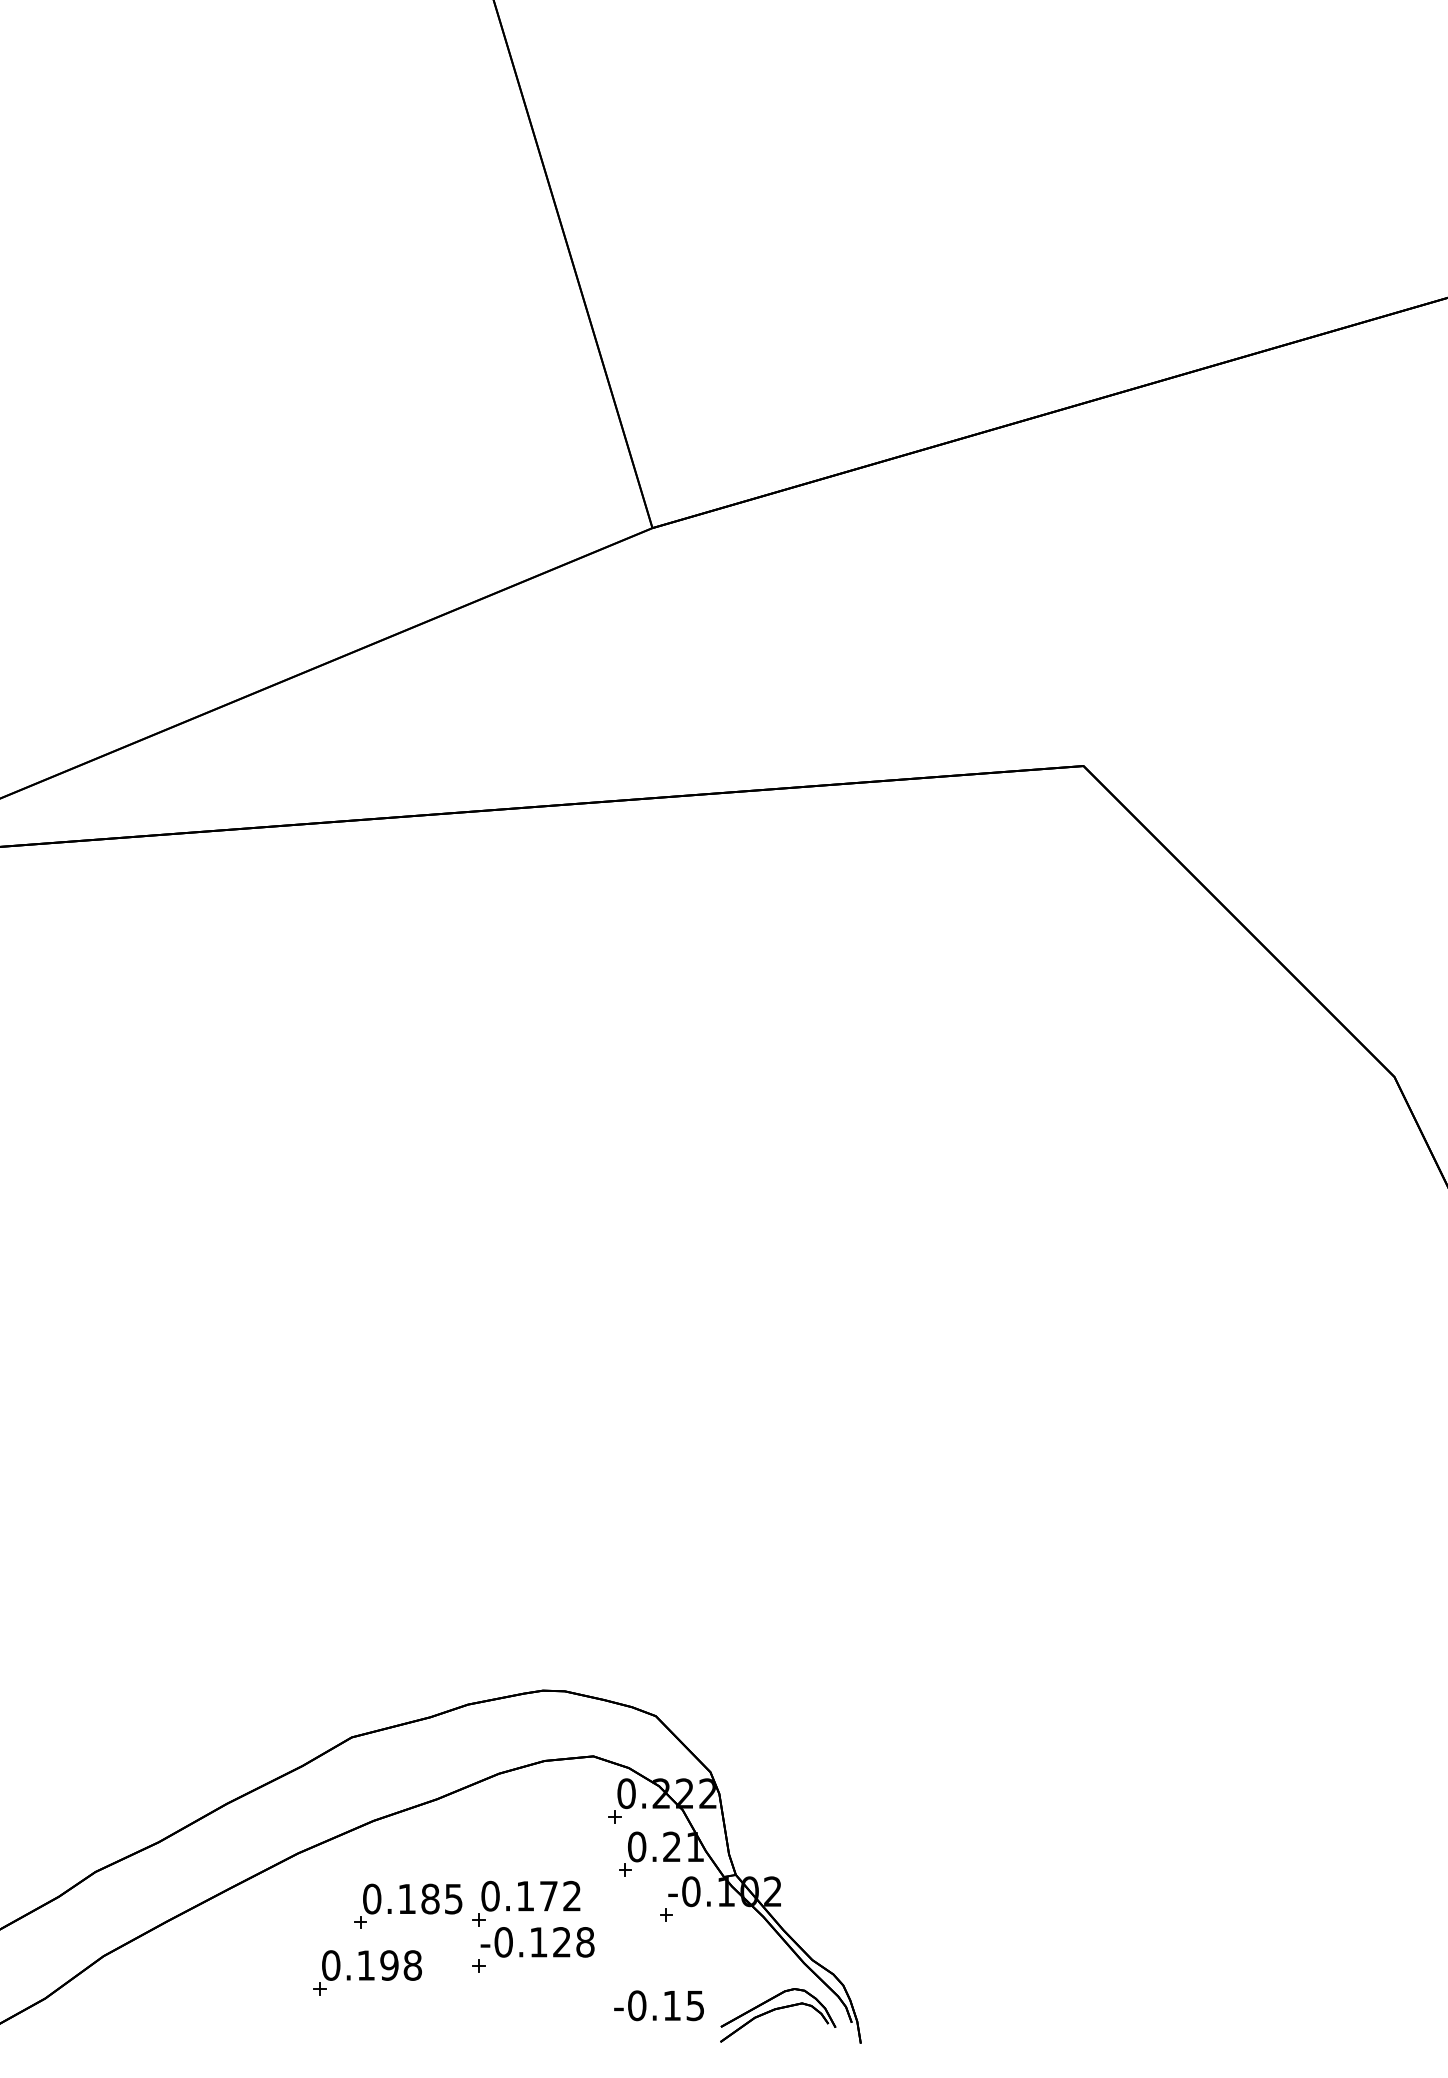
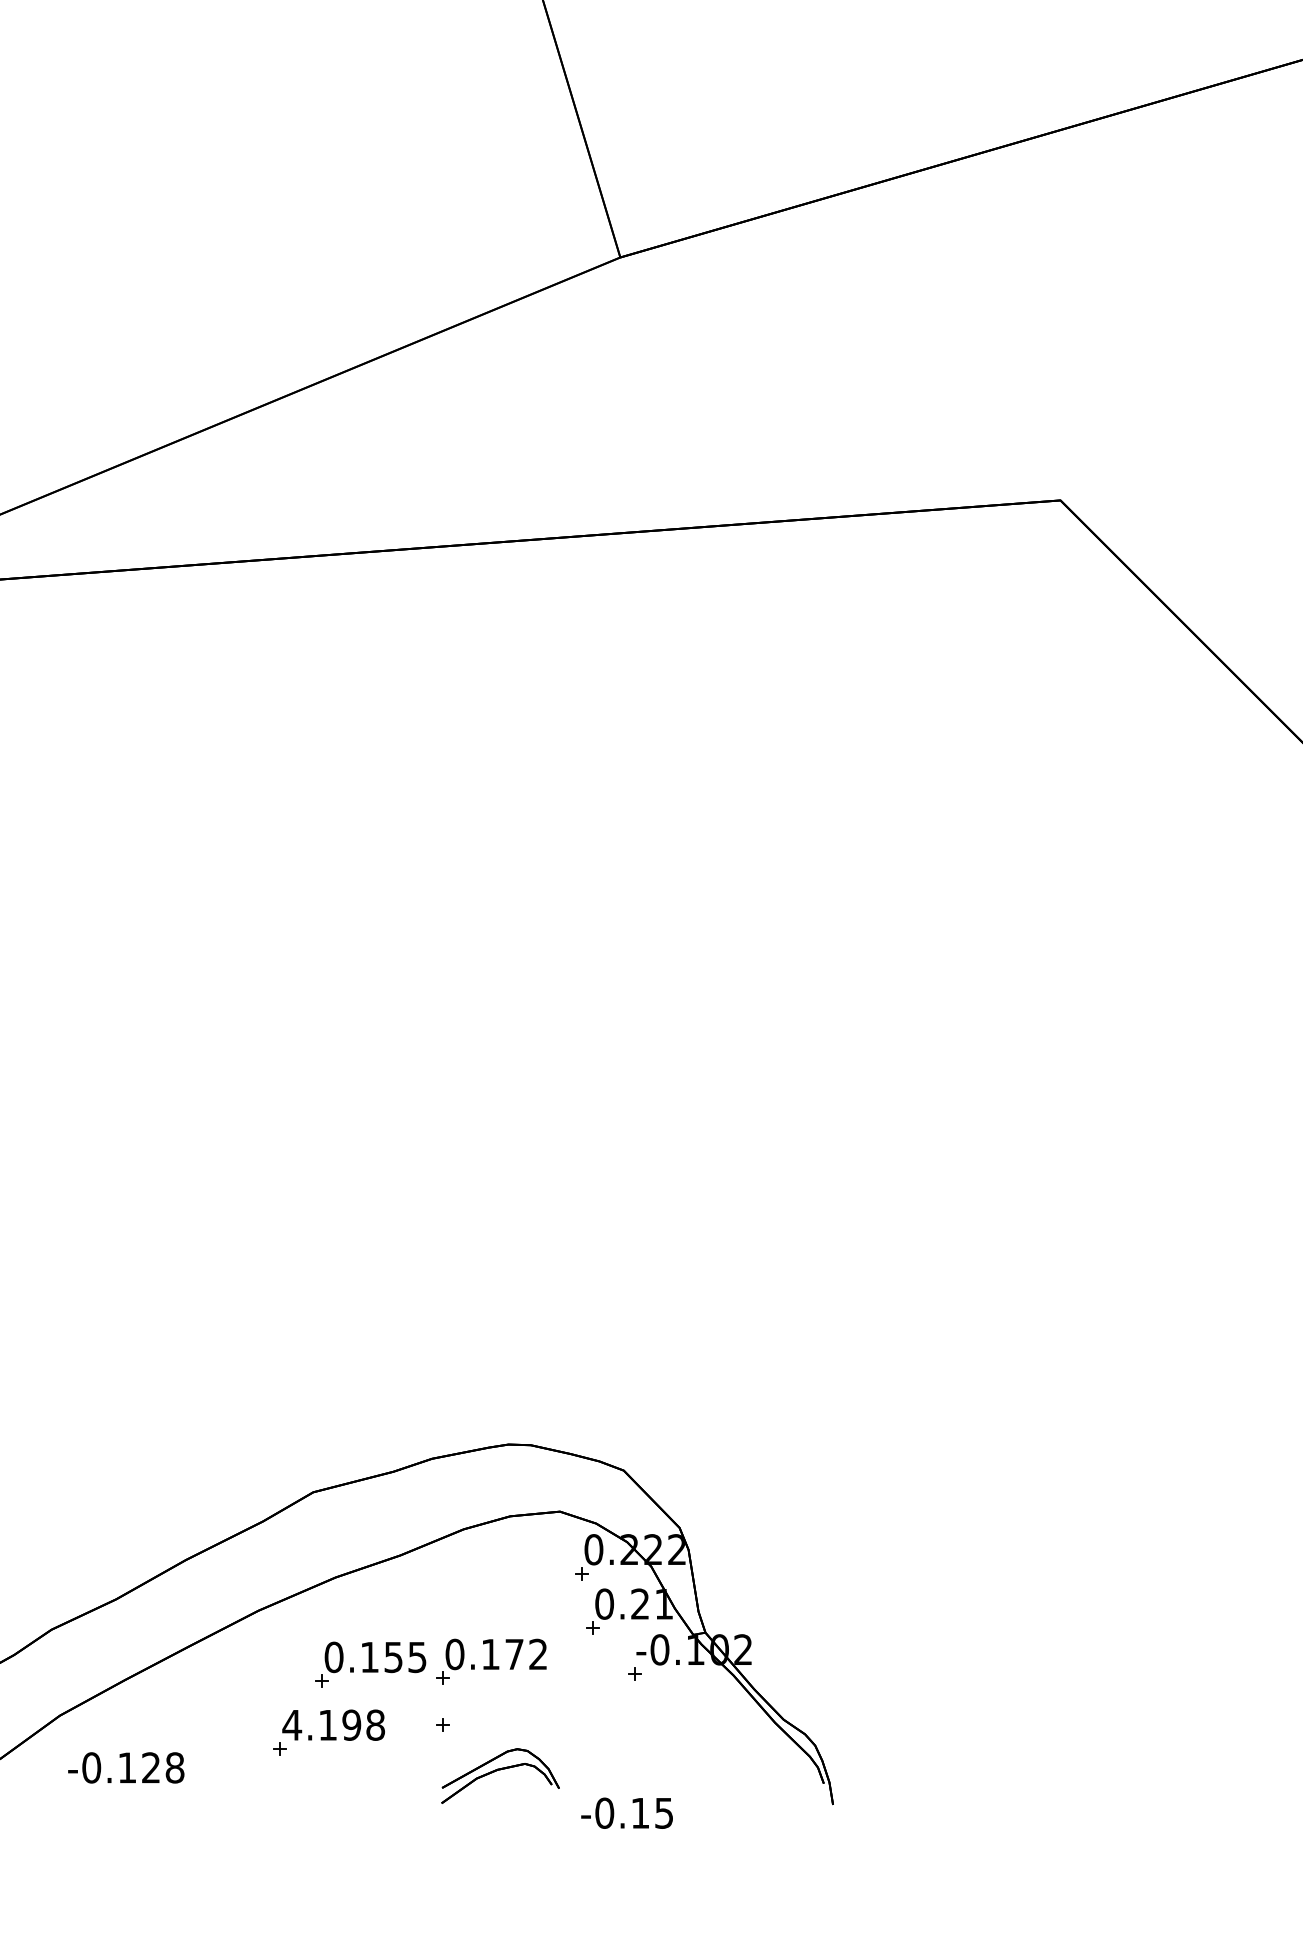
text: (430, 1898) -> (393, 1656), 0.185 -> 0.155
text: (537, 1942) -> (126, 1768), moved
text: (330, 1965) -> (291, 1725), 0.198 -> 4.198
text: (658, 2005) -> (626, 1813), moved
part: (778, 2015) -> (500, 1776), moved

